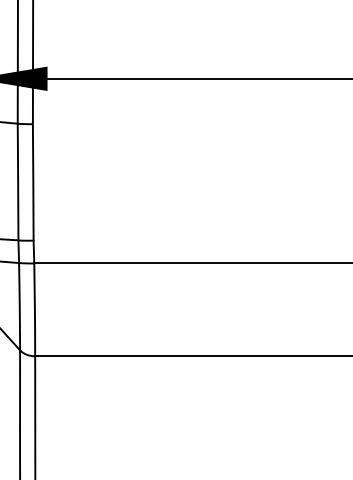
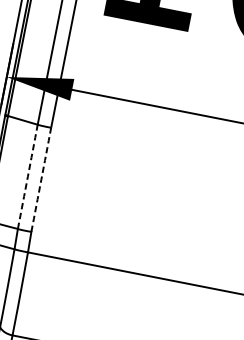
arc: (18, 182) -> (28, 177), solid -> dashed
arc: (33, 182) -> (41, 179), solid -> dashed

